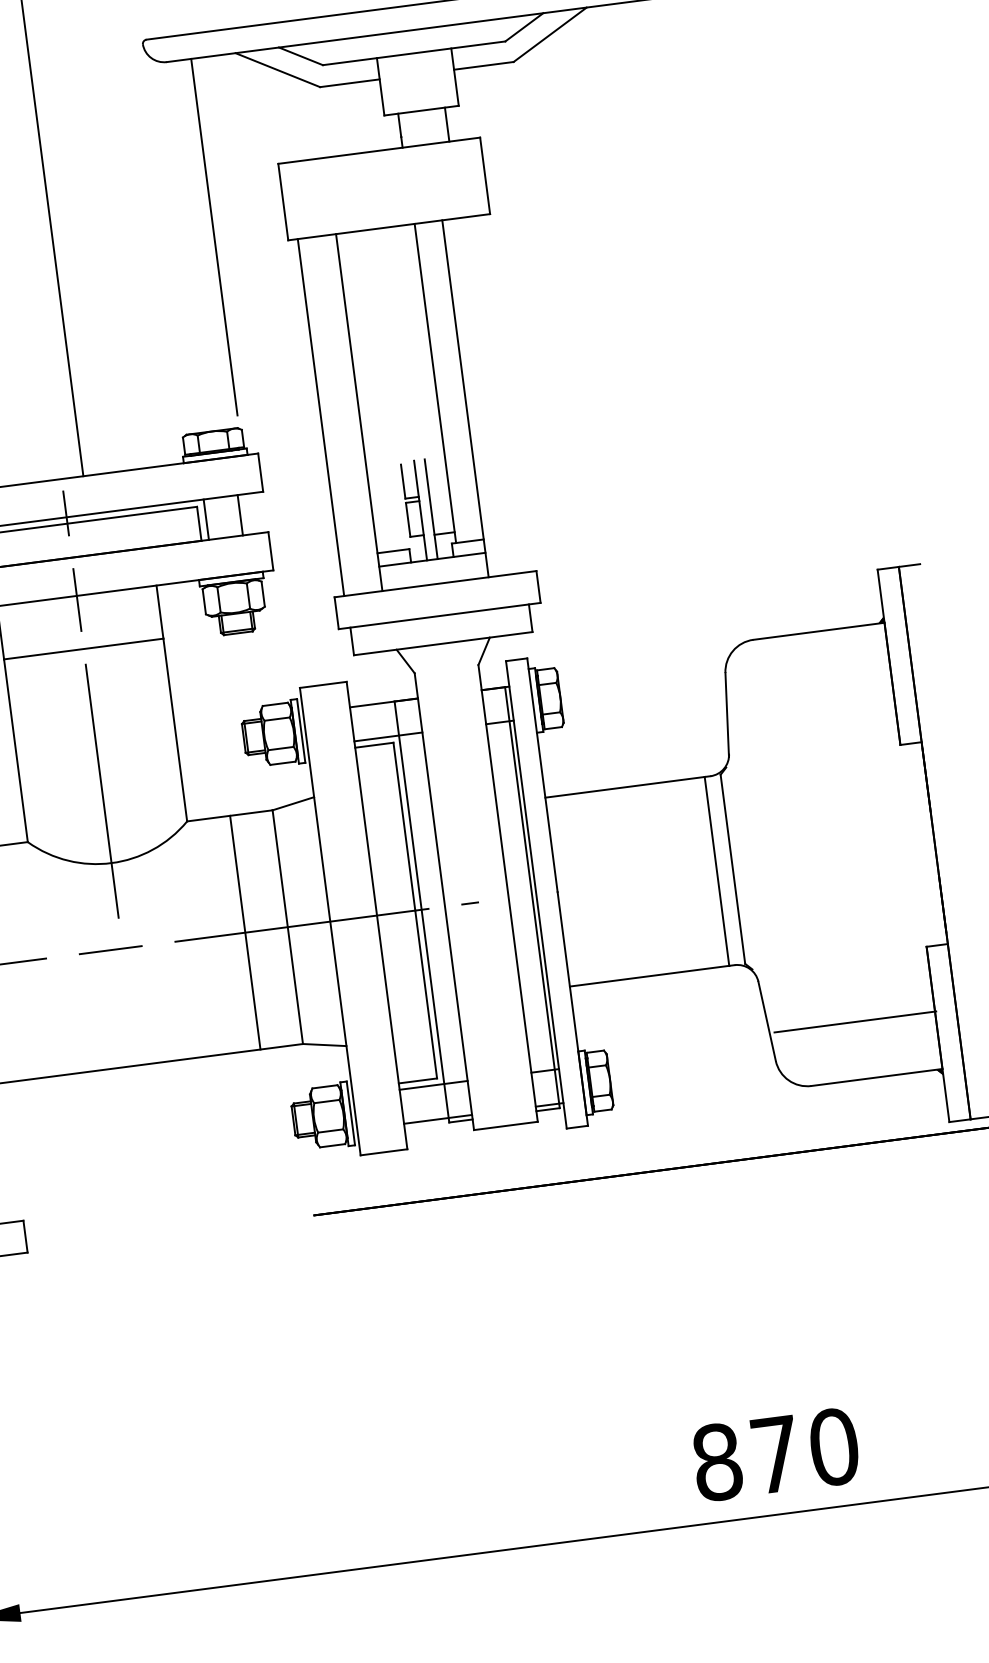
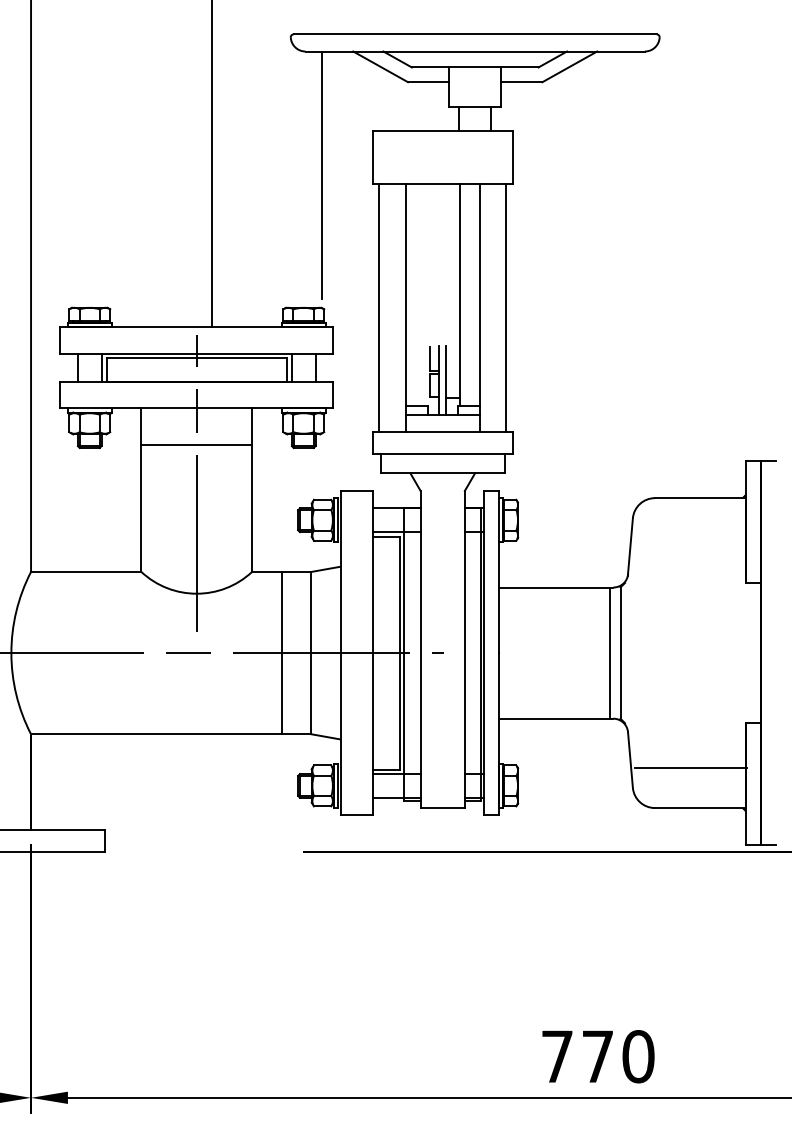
line: (504, 393) -> (506, 307), added
text: (717, 1461) -> (557, 1056), 870 -> 770

